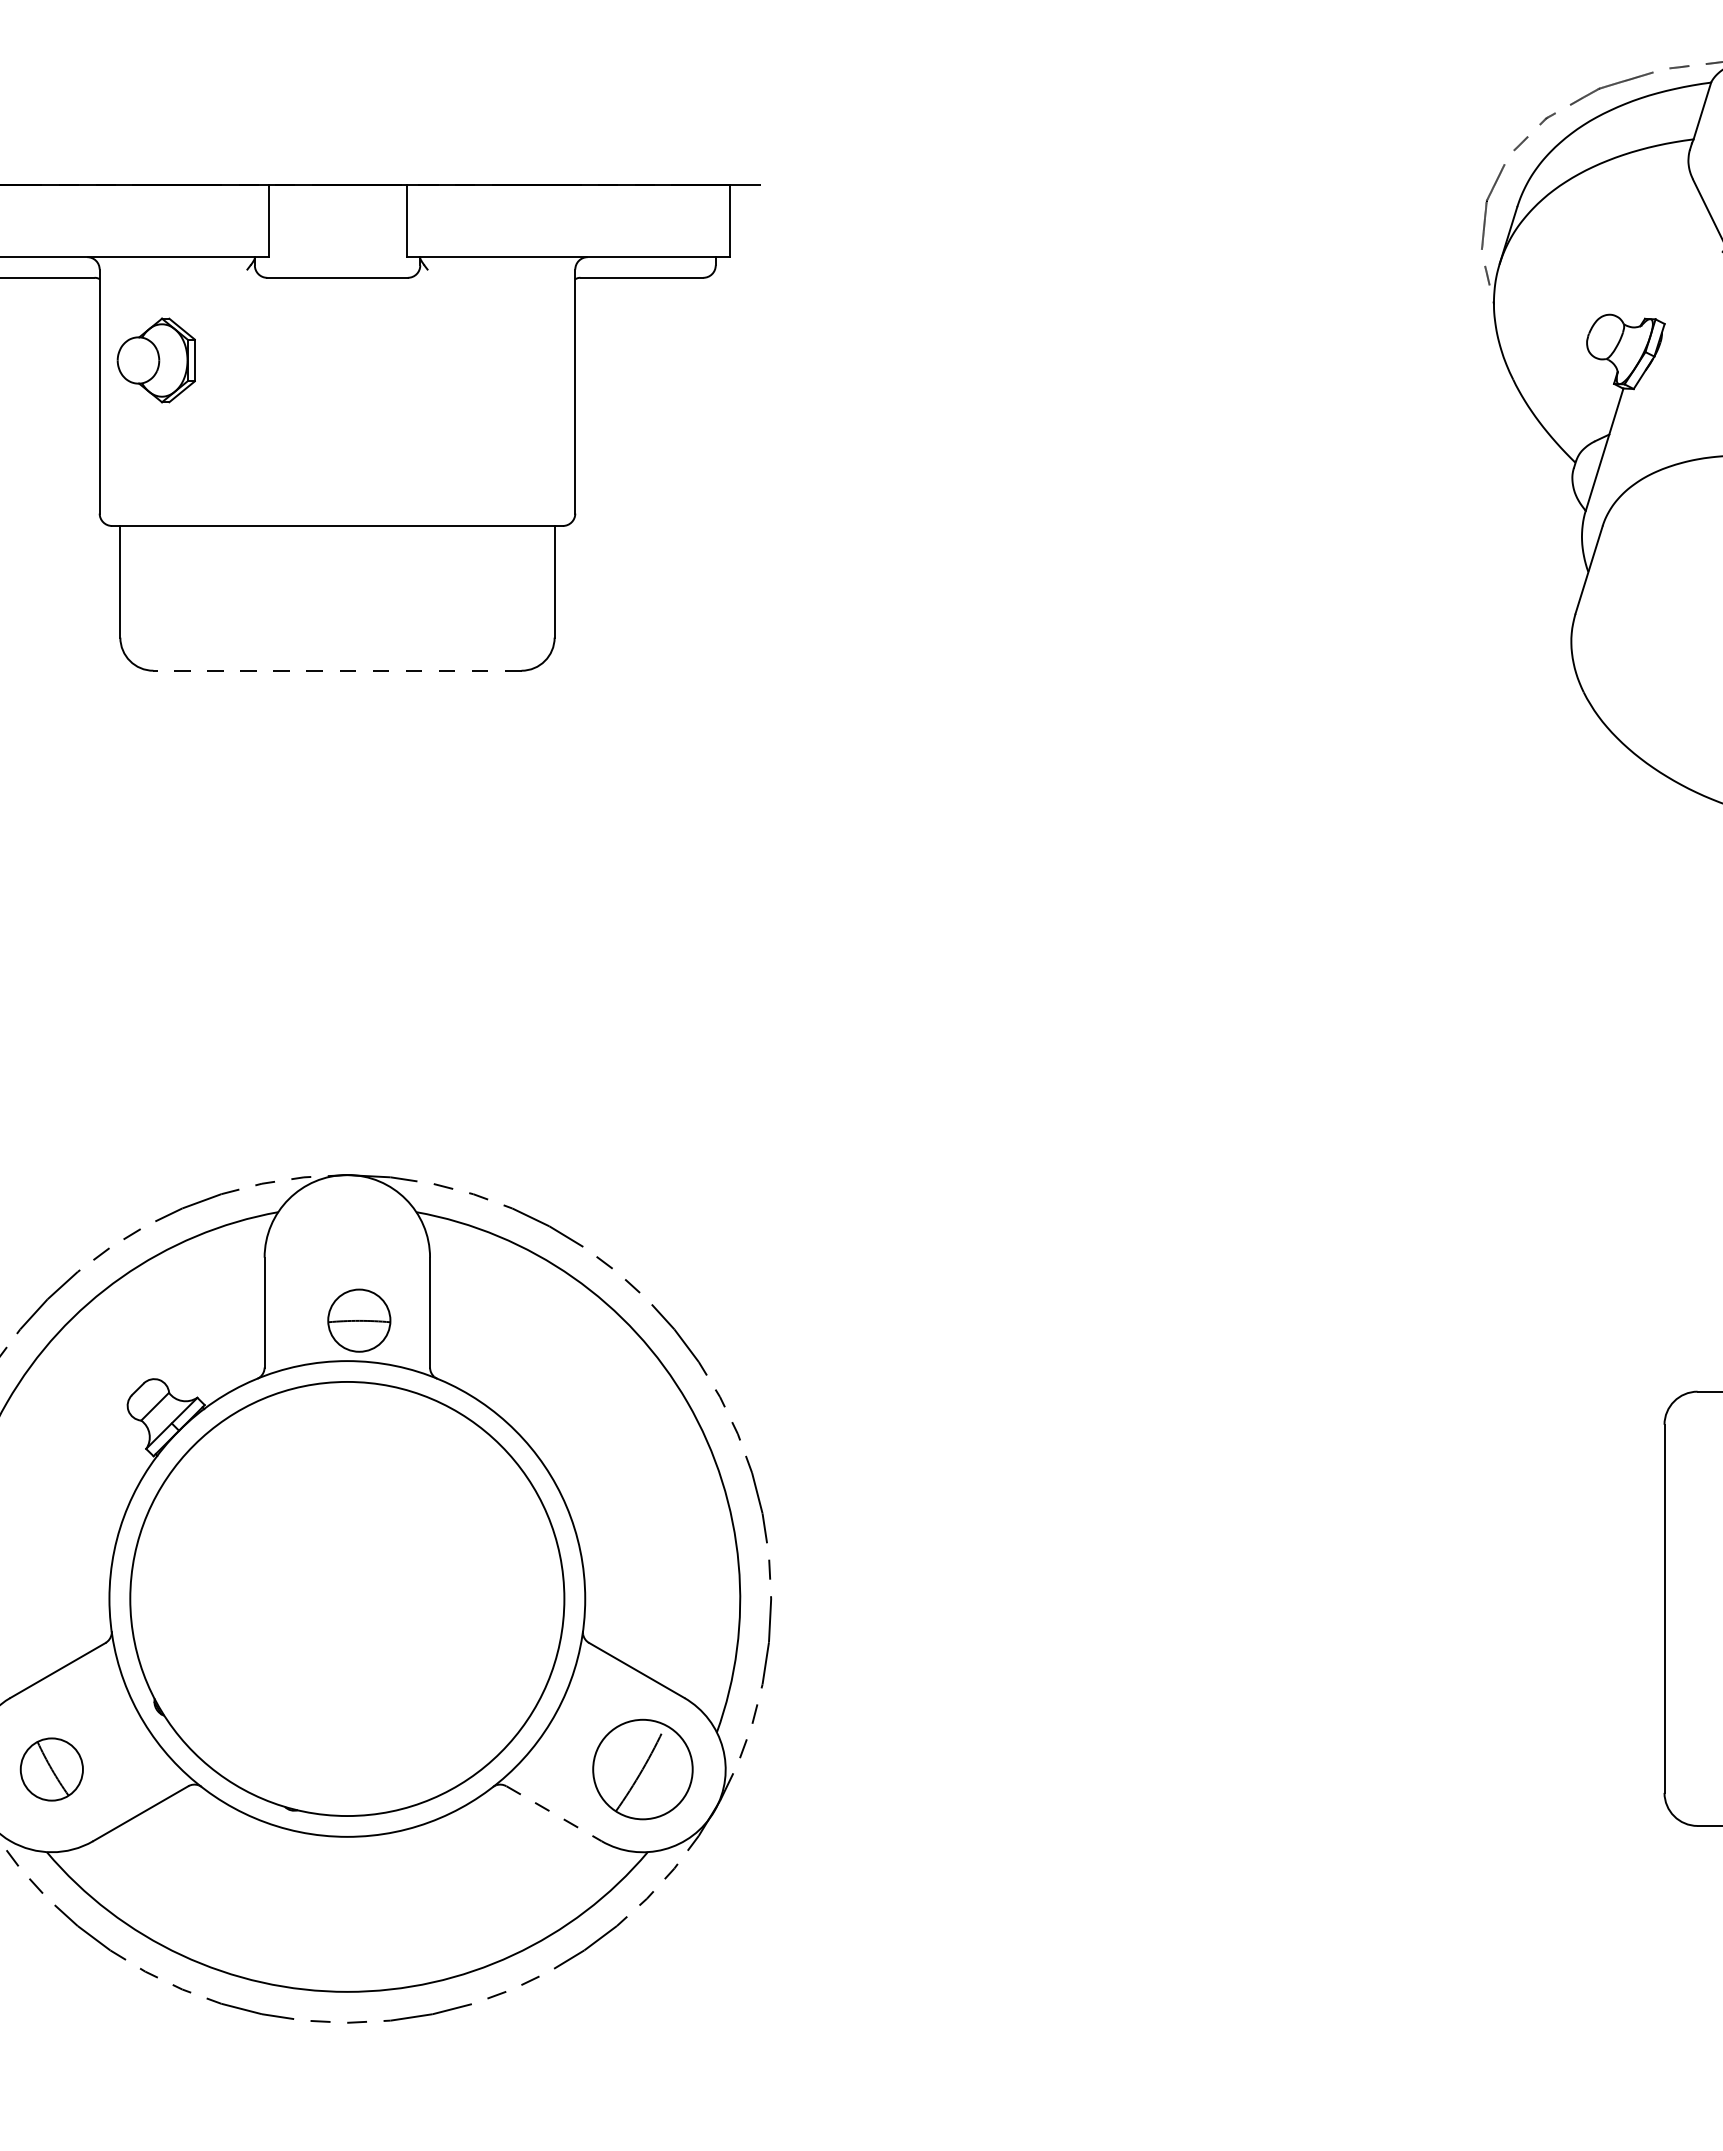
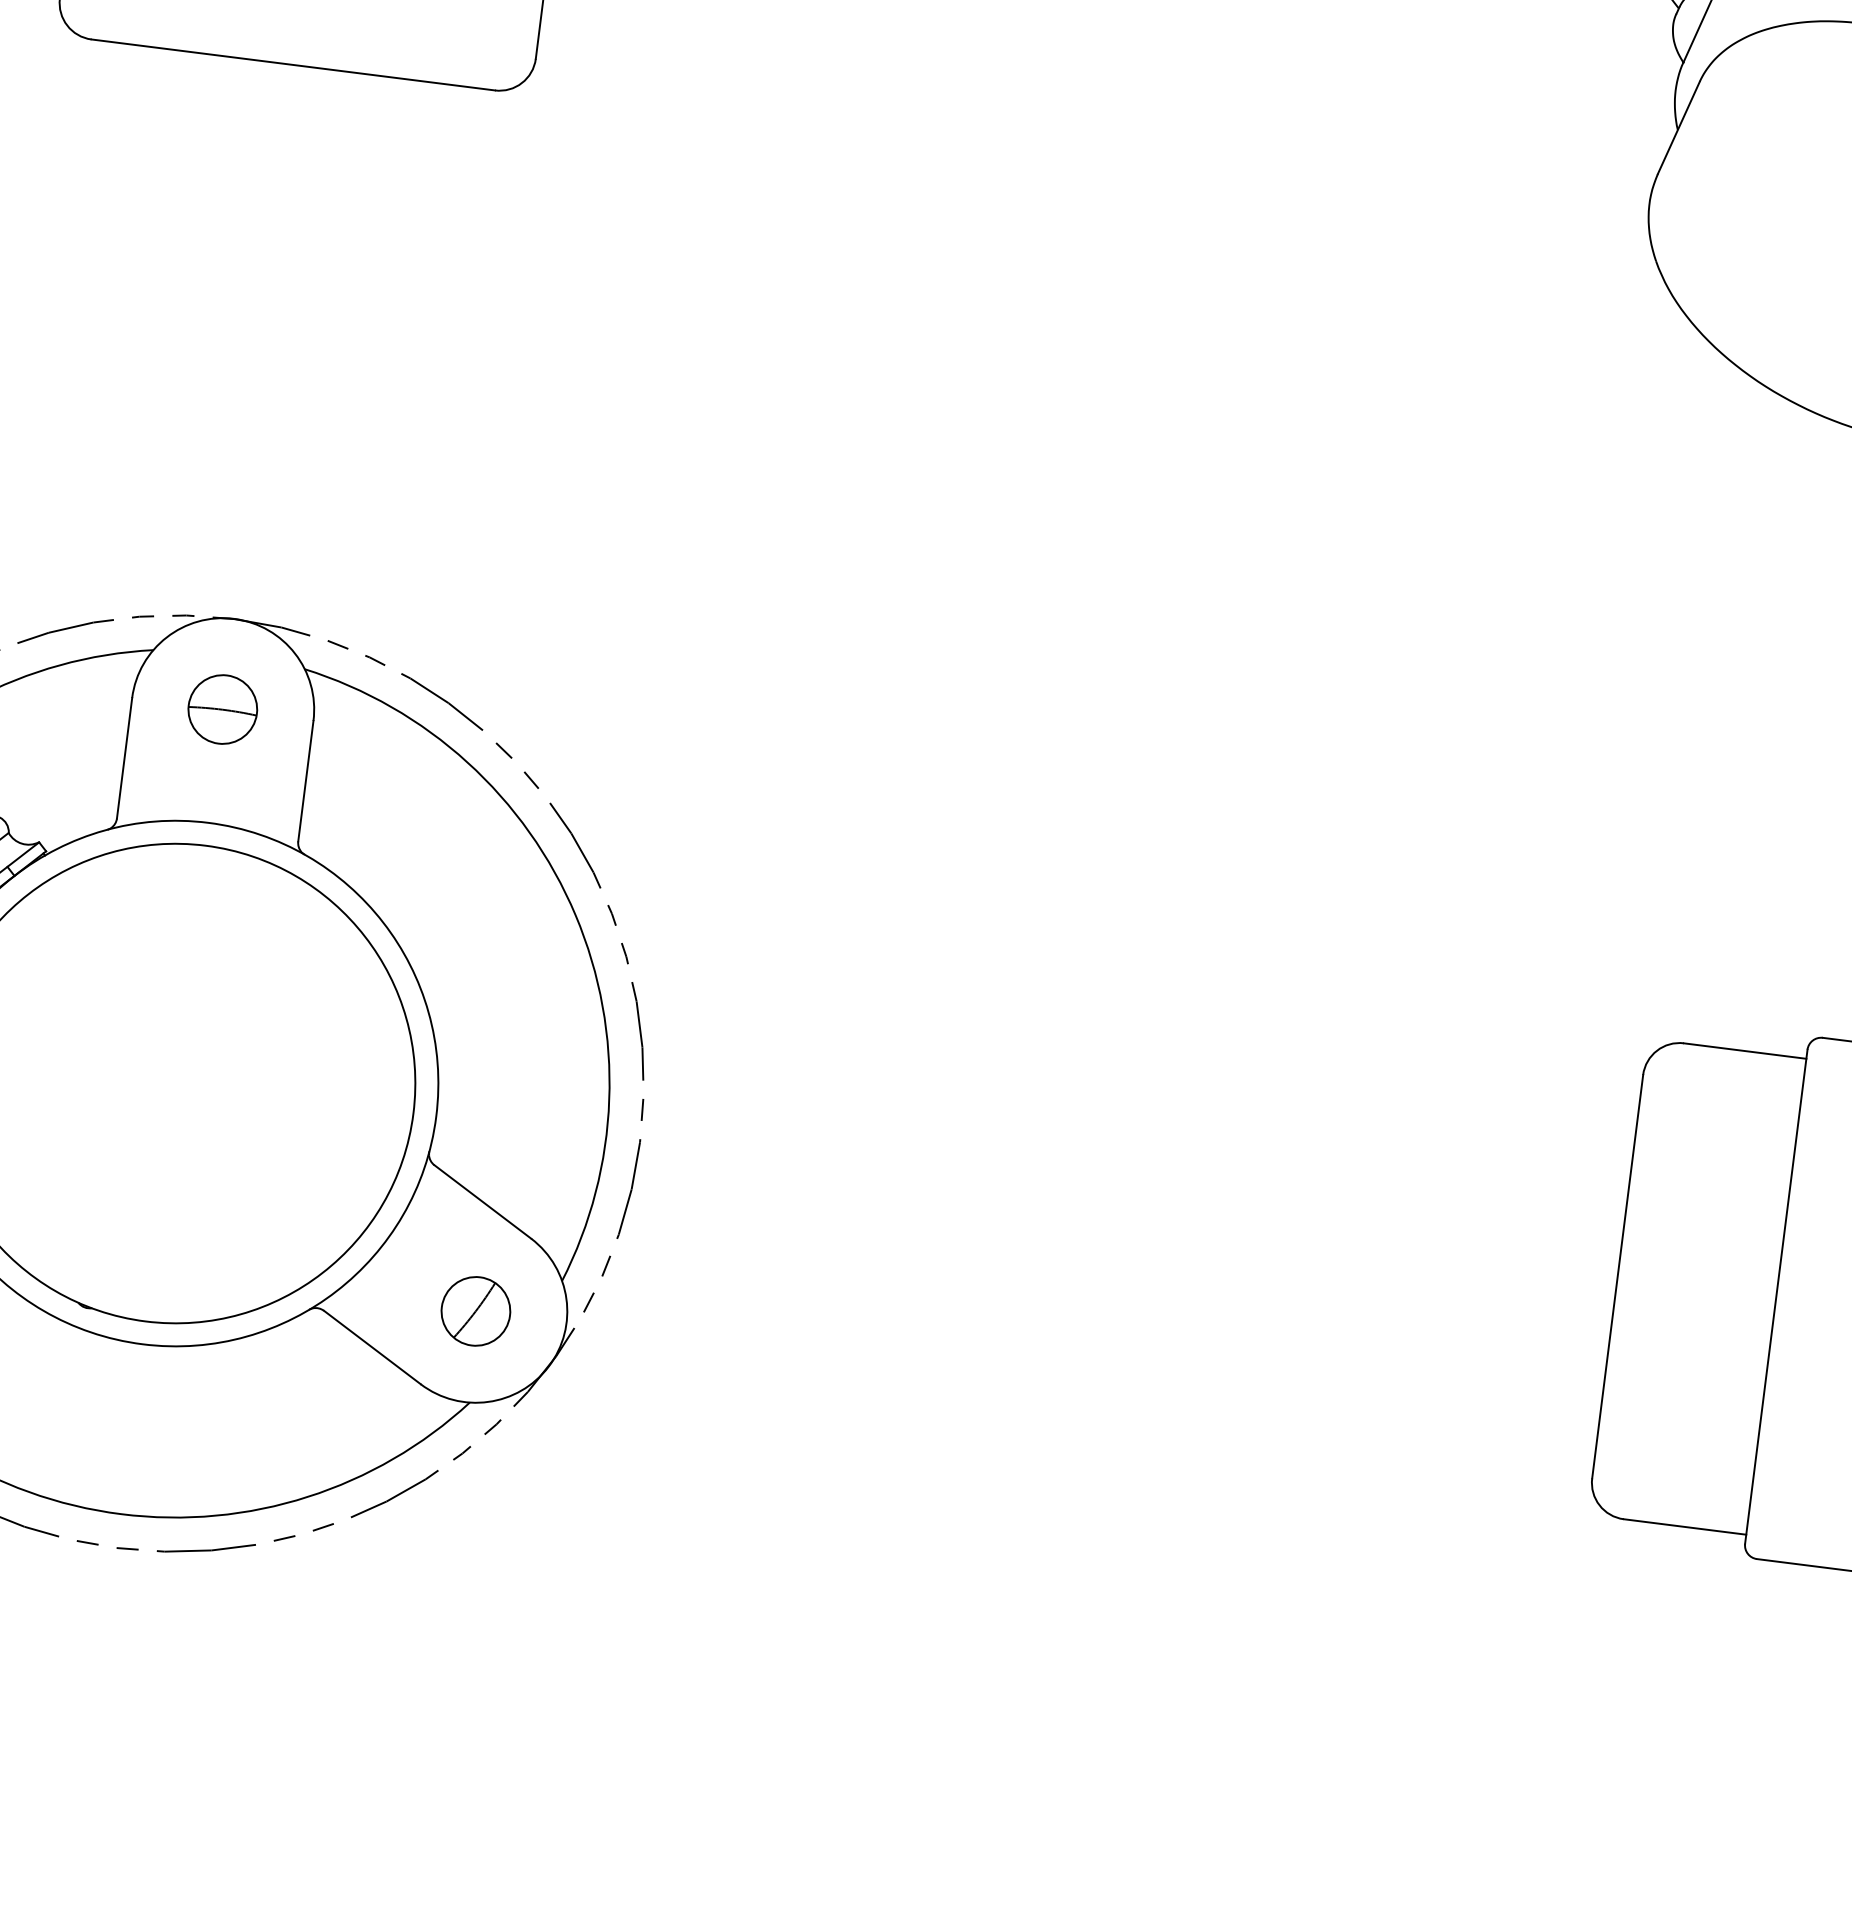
line: (337, 670) -> (293, 64), dashed -> solid
part: (359, 1320) -> (223, 709), moved
part: (642, 1769) -> (475, 1311), size x0.62
line: (554, 1813) -> (372, 1347), dashed -> solid

